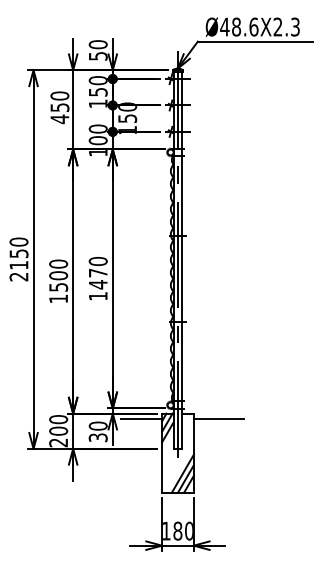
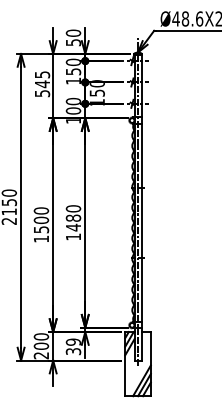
text: (59, 107) -> (42, 84), 450 -> 545
text: (97, 272) -> (72, 217), 1470 -> 1480
line: (141, 418) -> (108, 336), removed
line: (218, 418) -> (170, 336), removed
text: (98, 425) -> (73, 341), 30 -> 39

